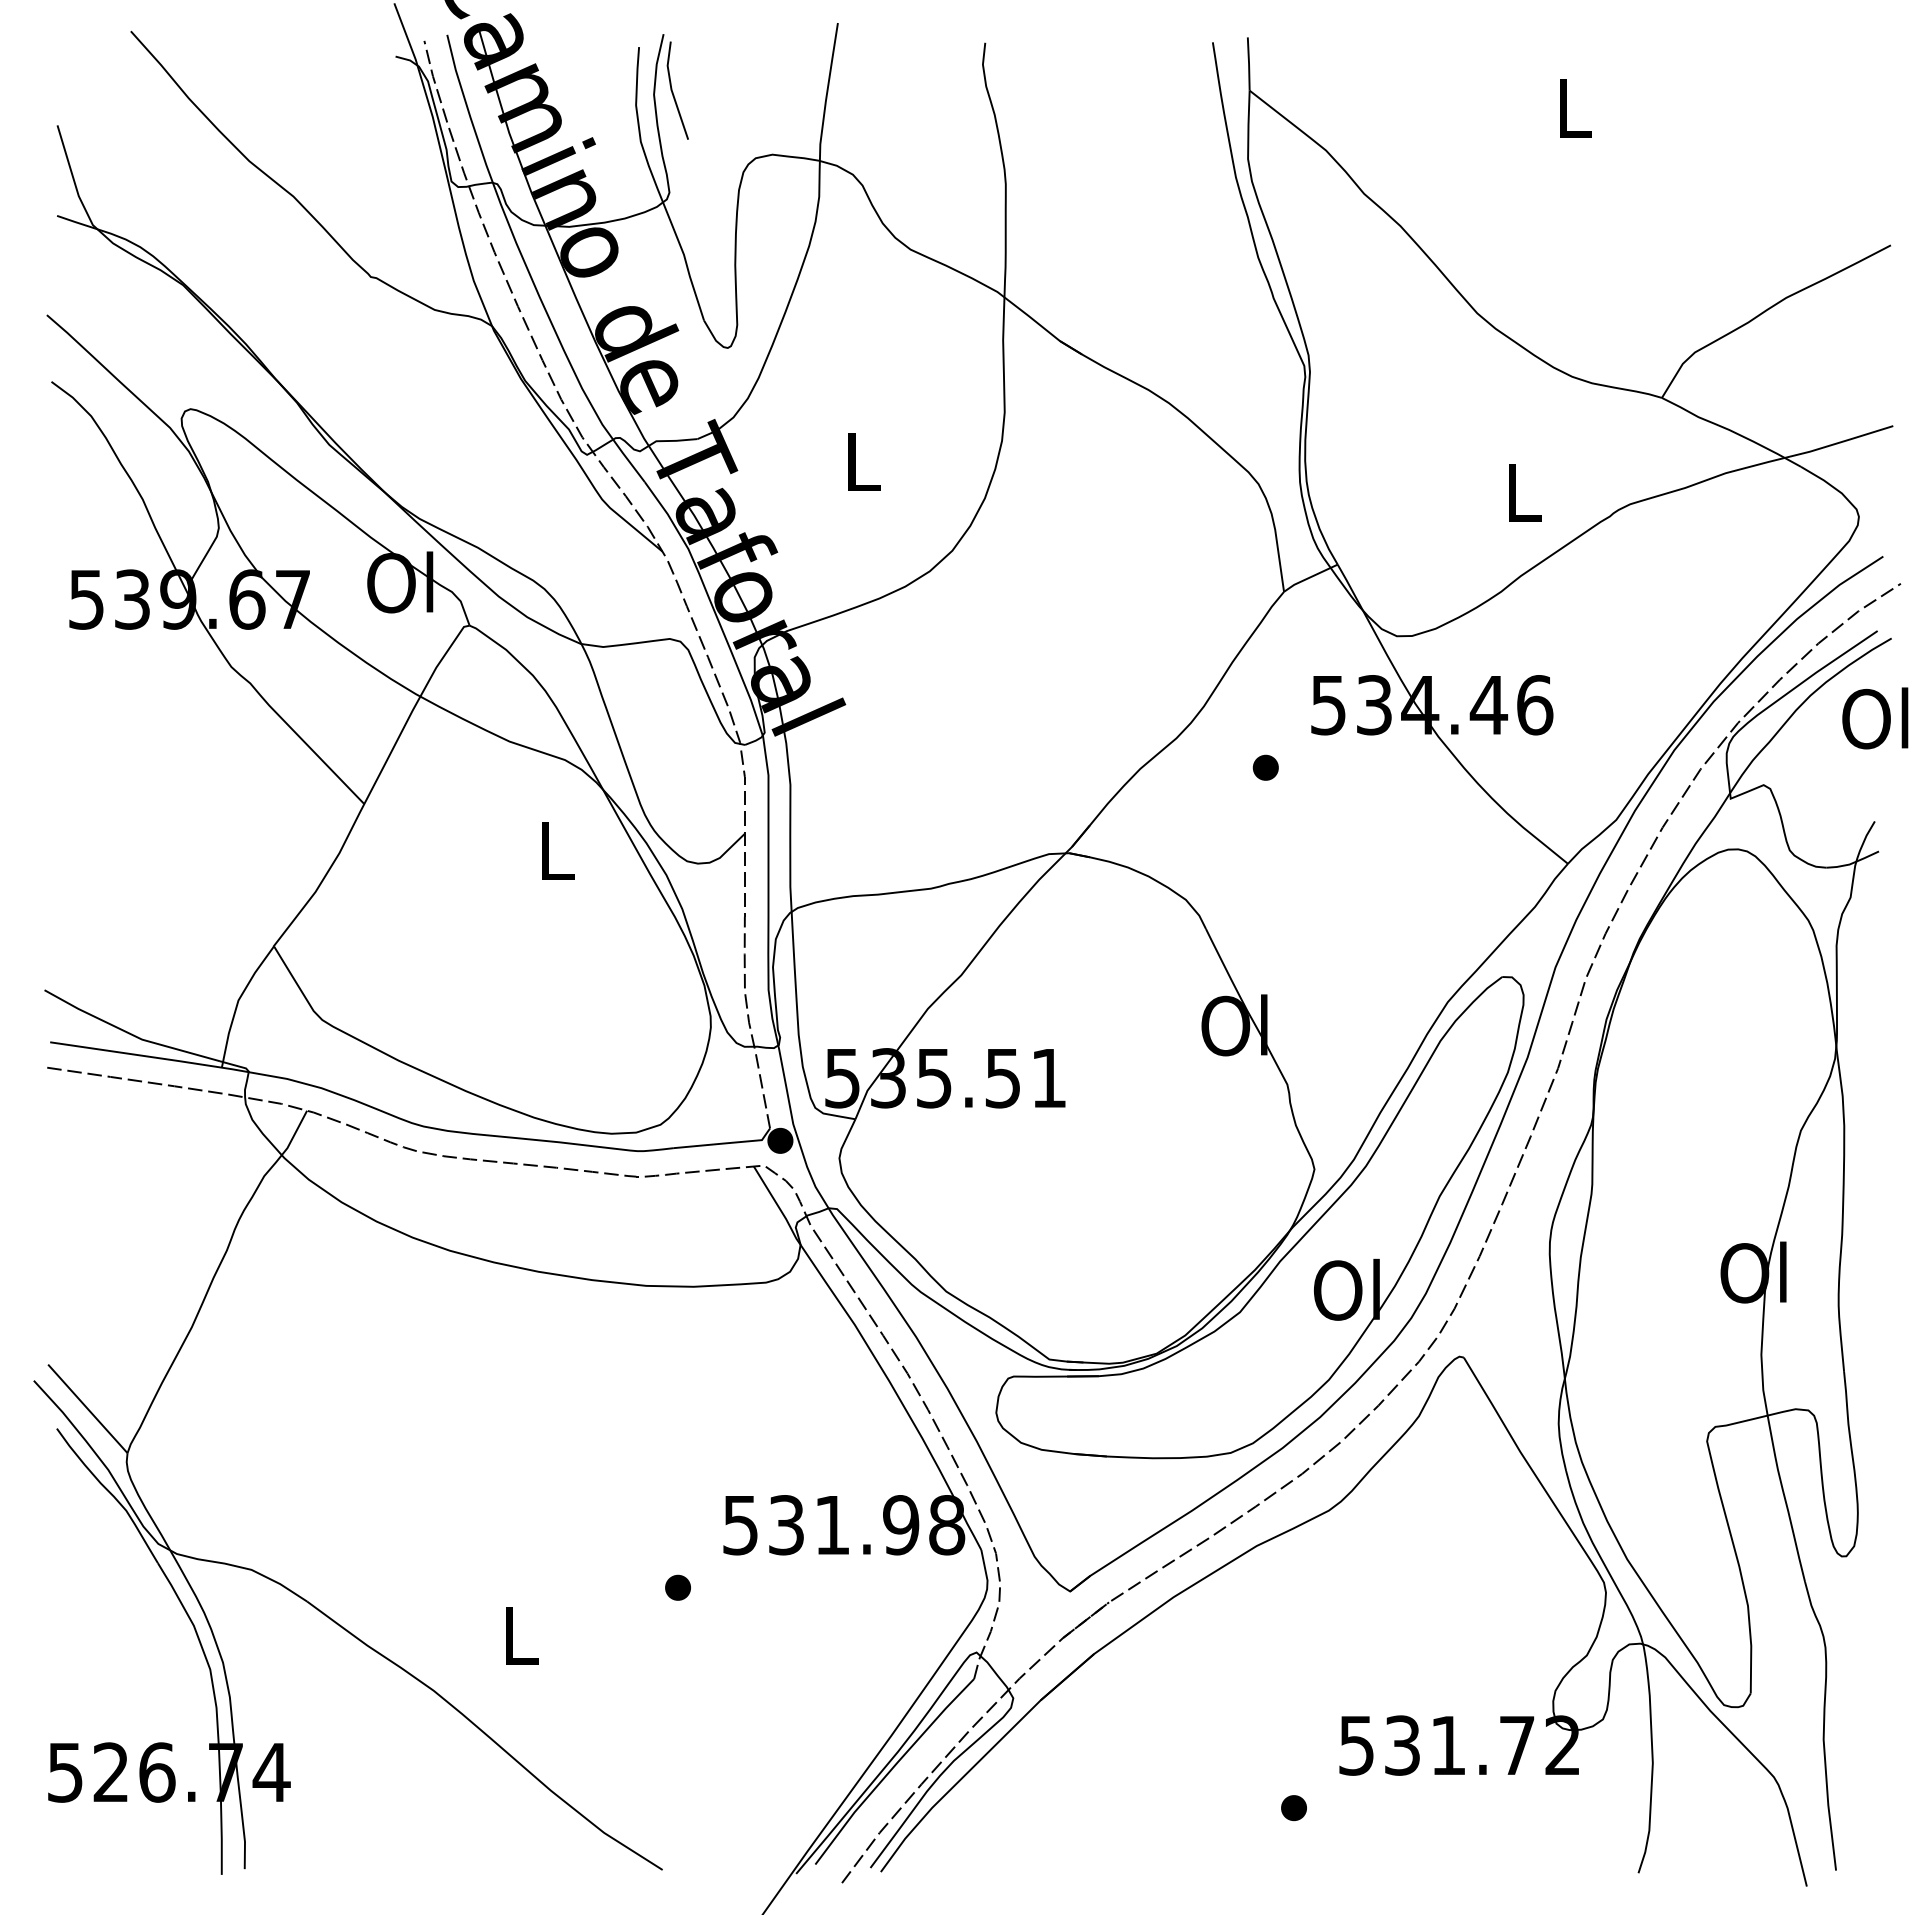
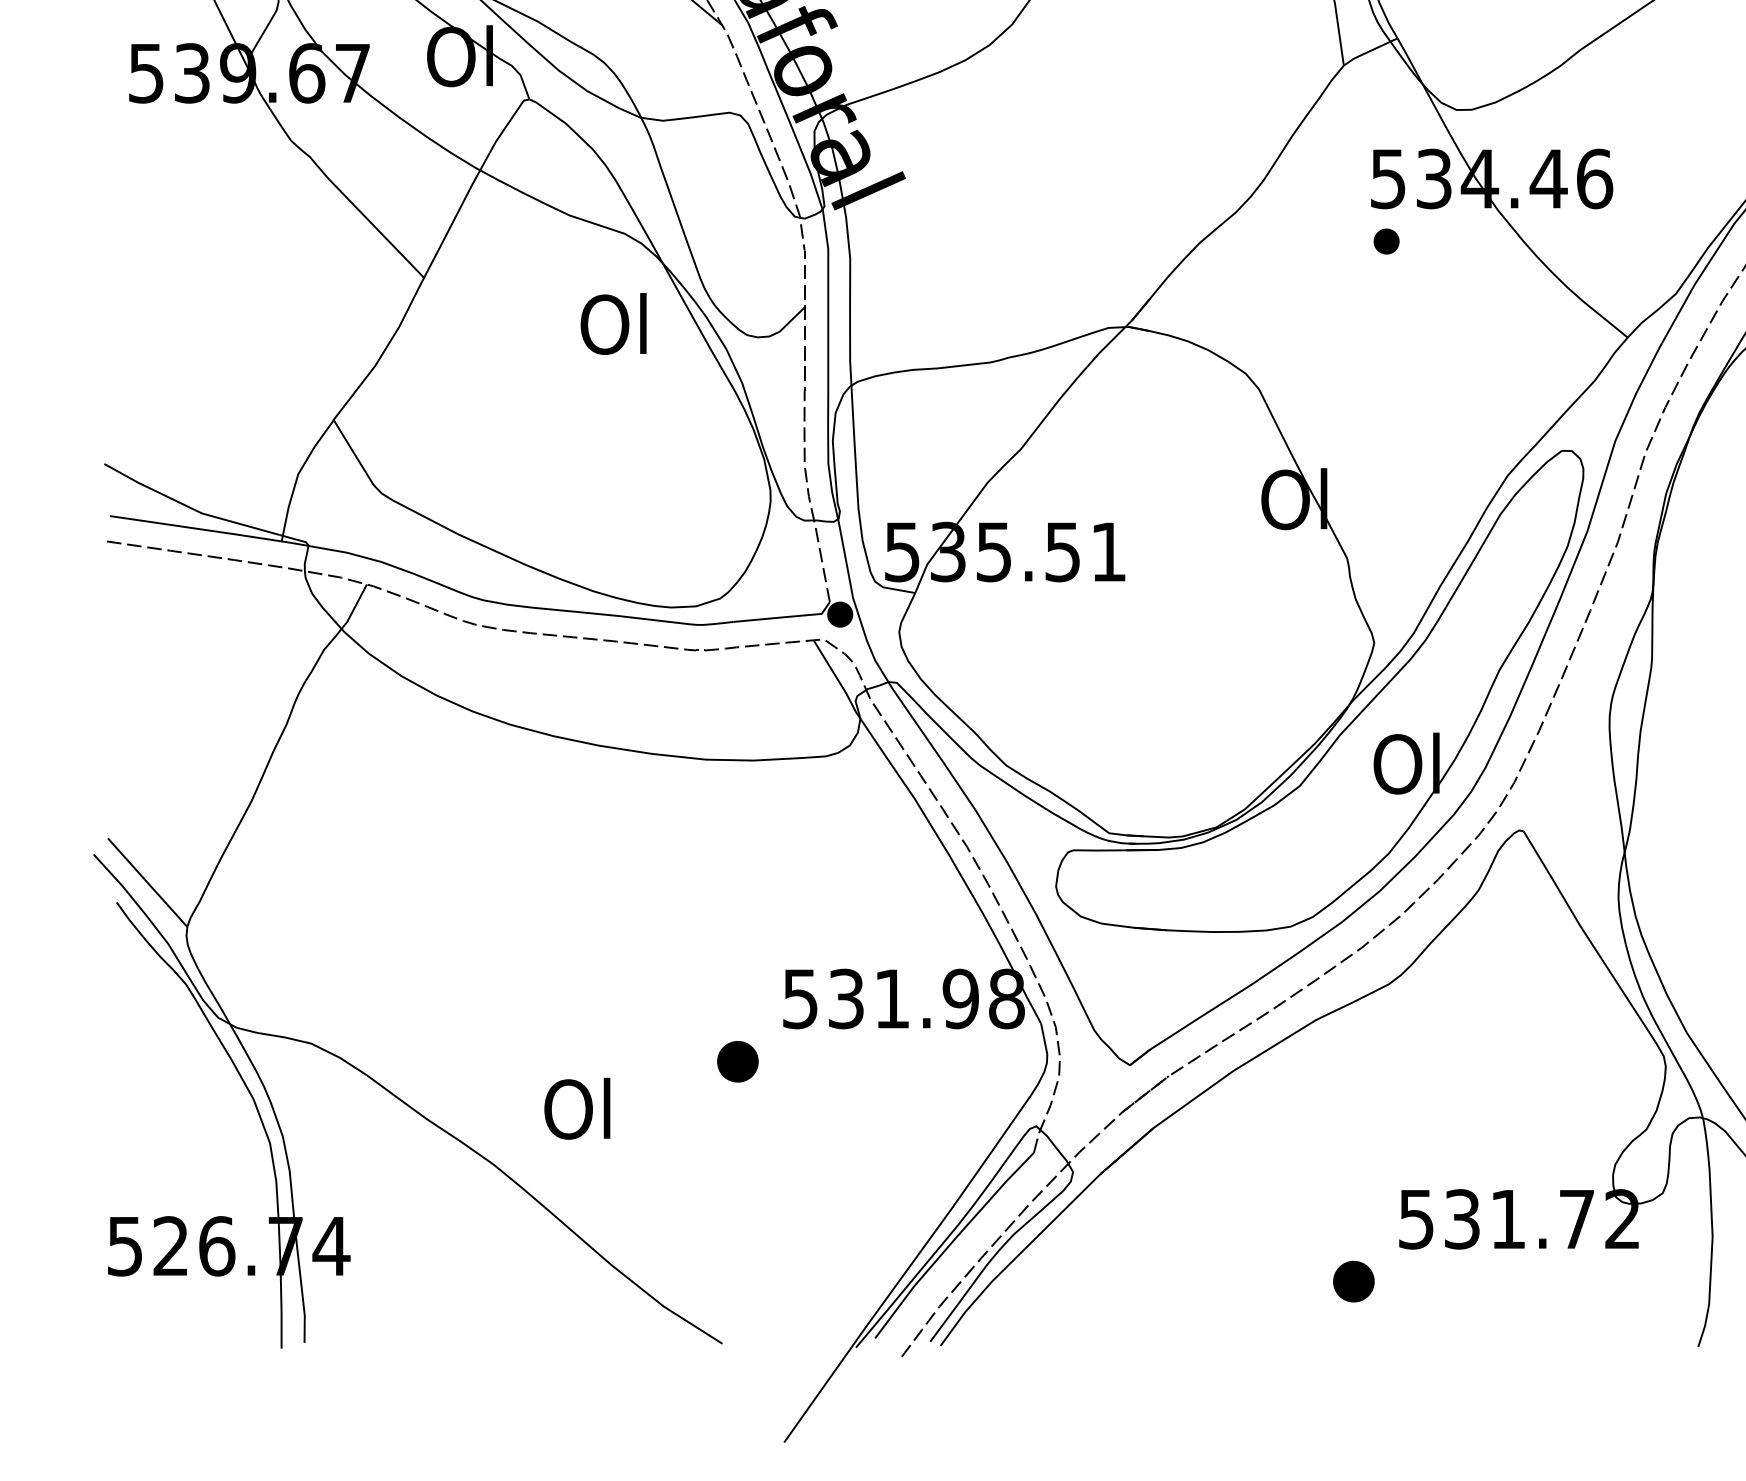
part: (1265, 767) -> (1386, 241), moved
text: (553, 850) -> (613, 324), L -> Ol
part: (677, 1587) -> (737, 1061), size x1.6
text: (517, 1634) -> (577, 1108), L -> Ol
part: (1293, 1808) -> (1353, 1282), size x1.6

